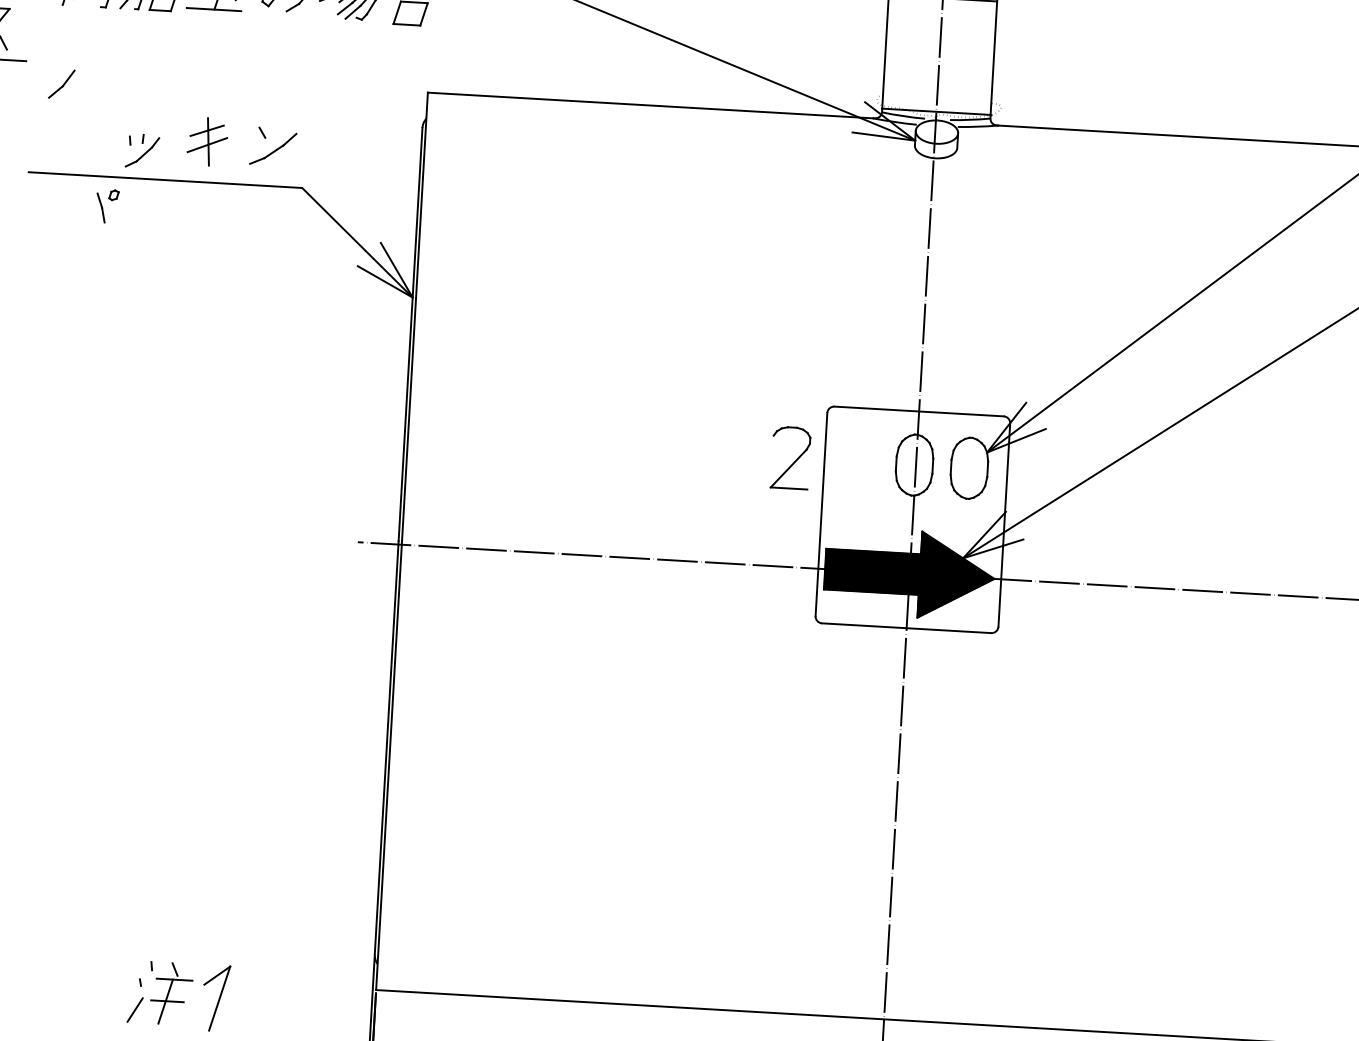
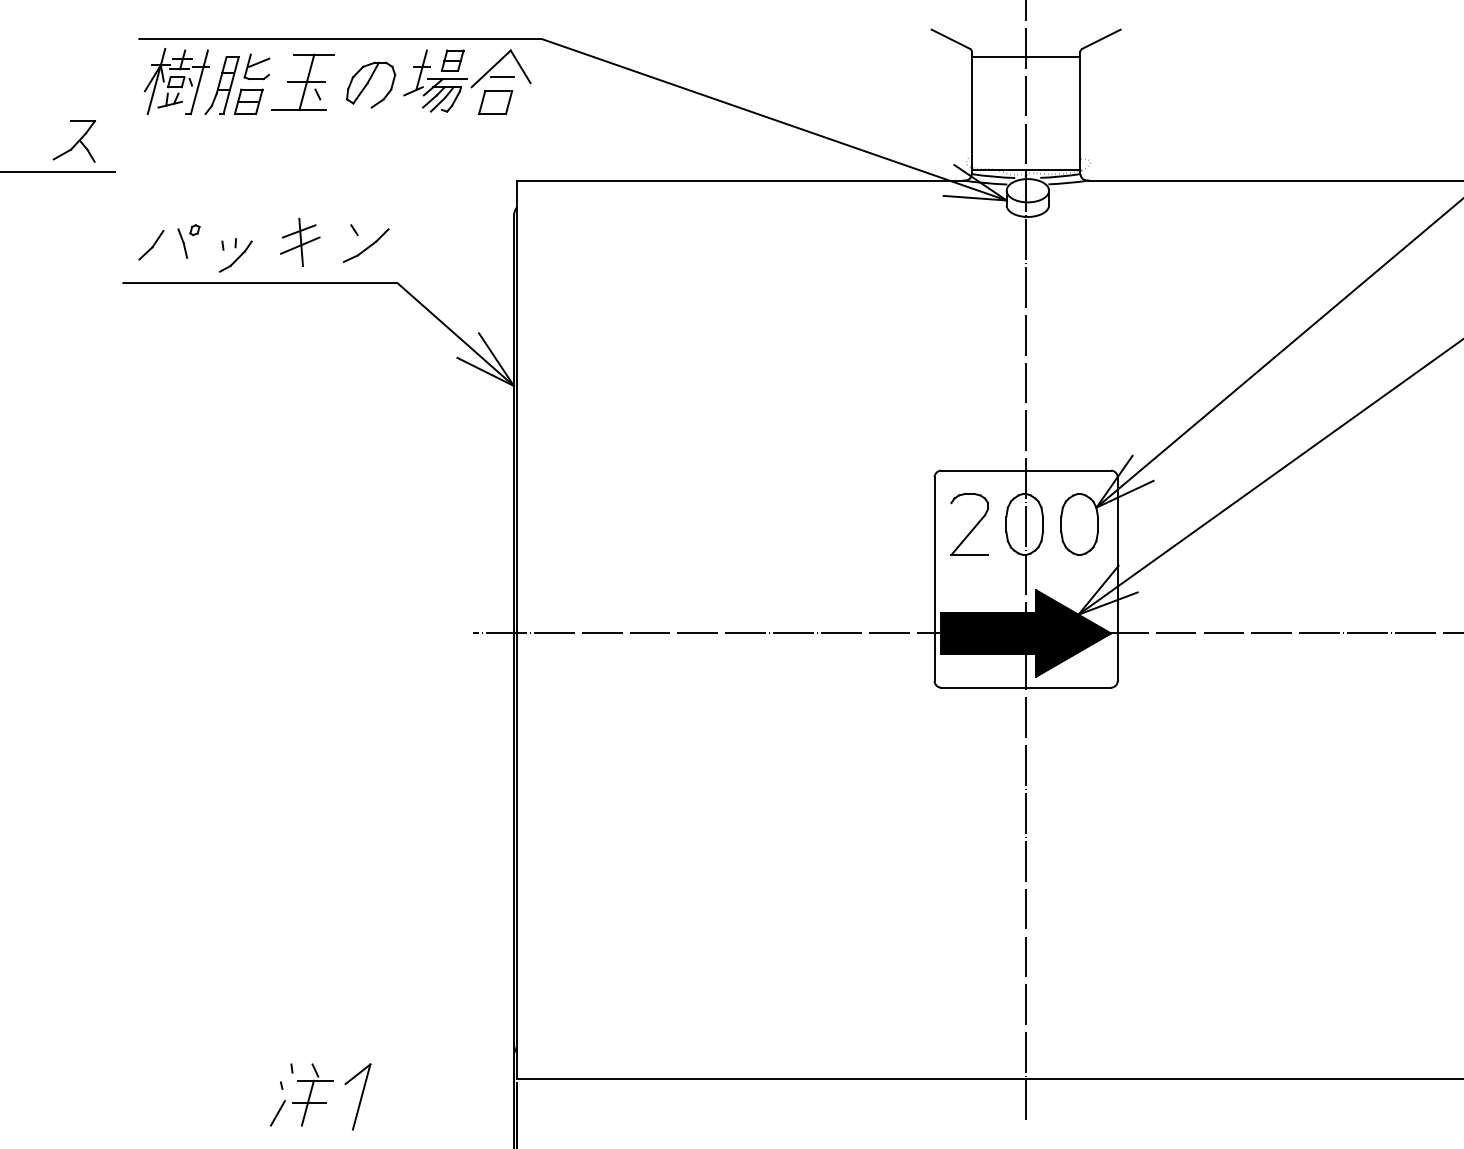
part: (61, 84) -> (151, 245), moved
part: (106, 206) -> (188, 241), moved
part: (790, 458) -> (969, 524), moved

